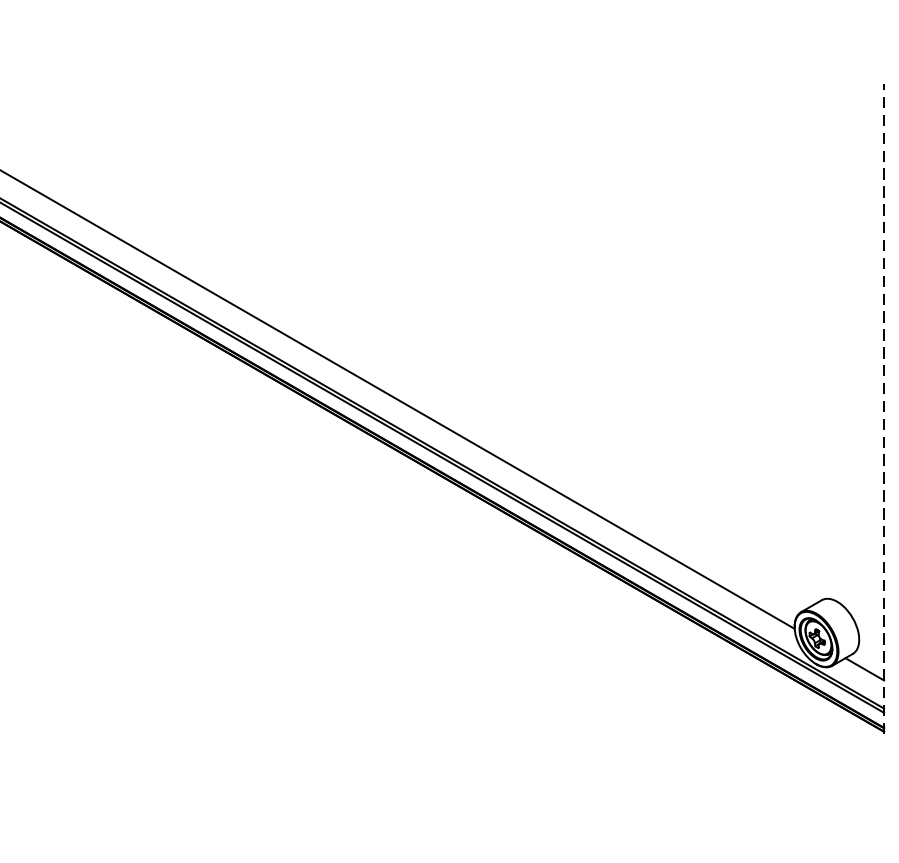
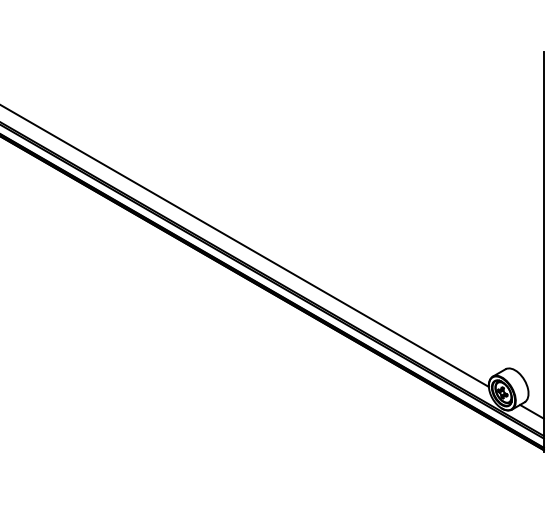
line: (883, 408) -> (543, 251), dashed -> solid

